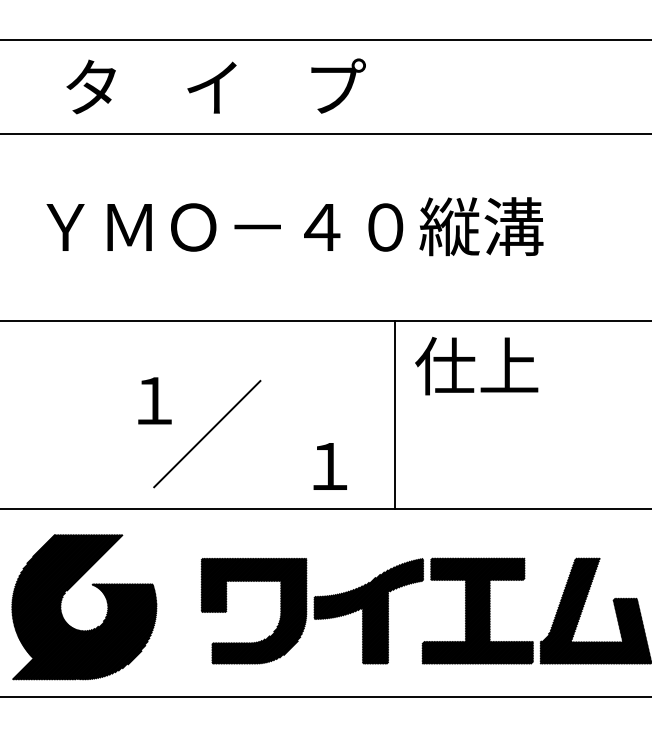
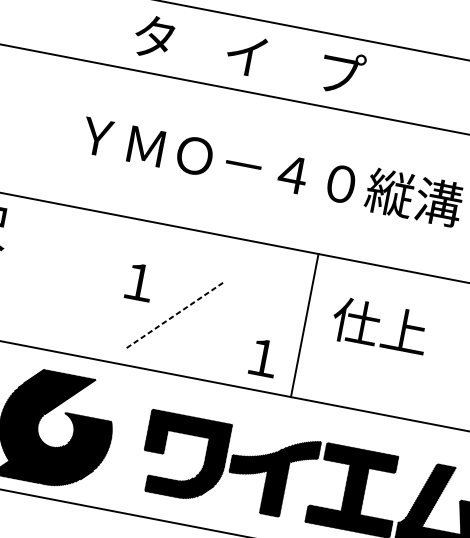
text: (215, 86) -> (248, 54), moved
text: (476, 366) -> (379, 326), moved
line: (395, 415) -> (305, 325), moved
line: (207, 433) -> (175, 314), solid -> dashed

